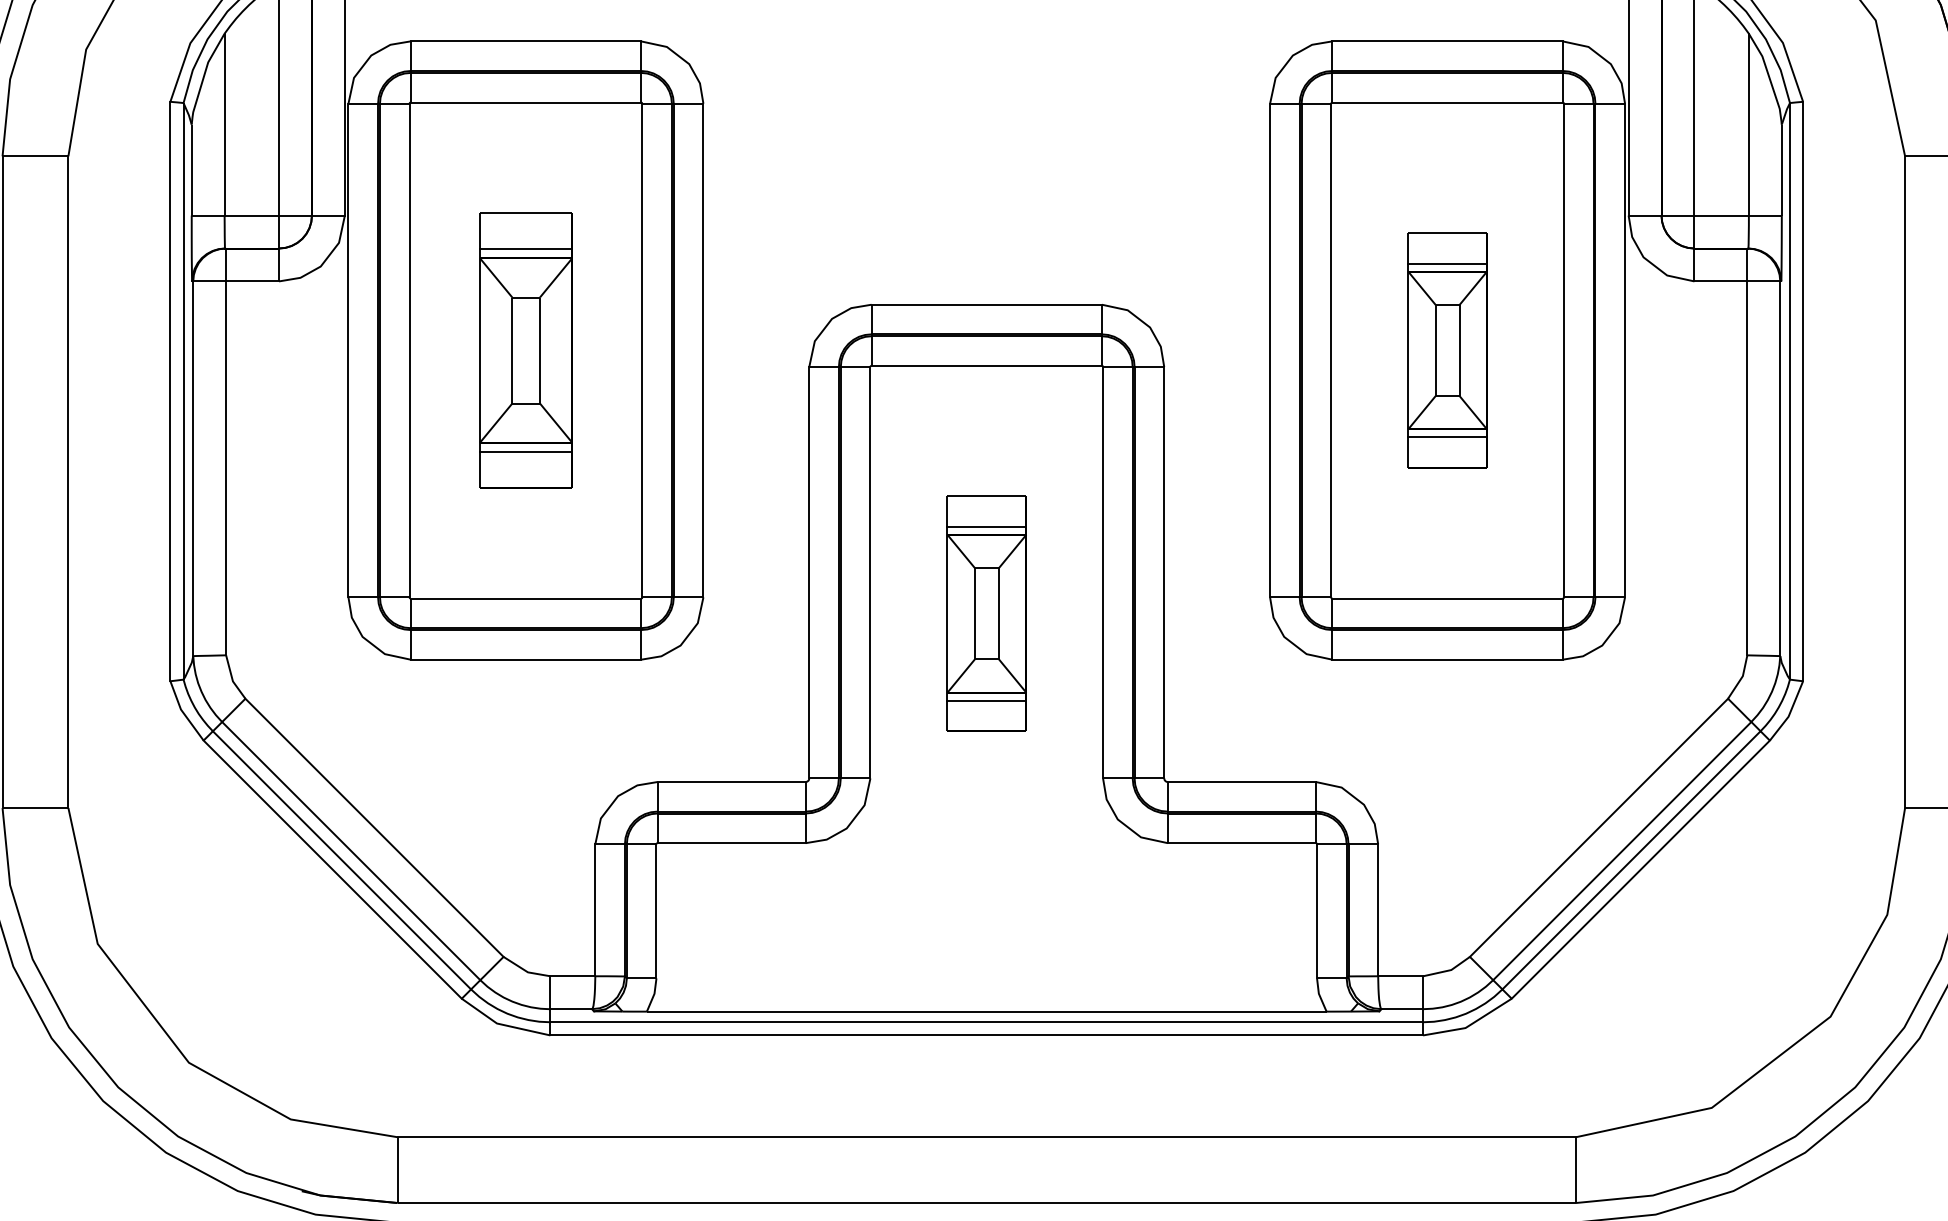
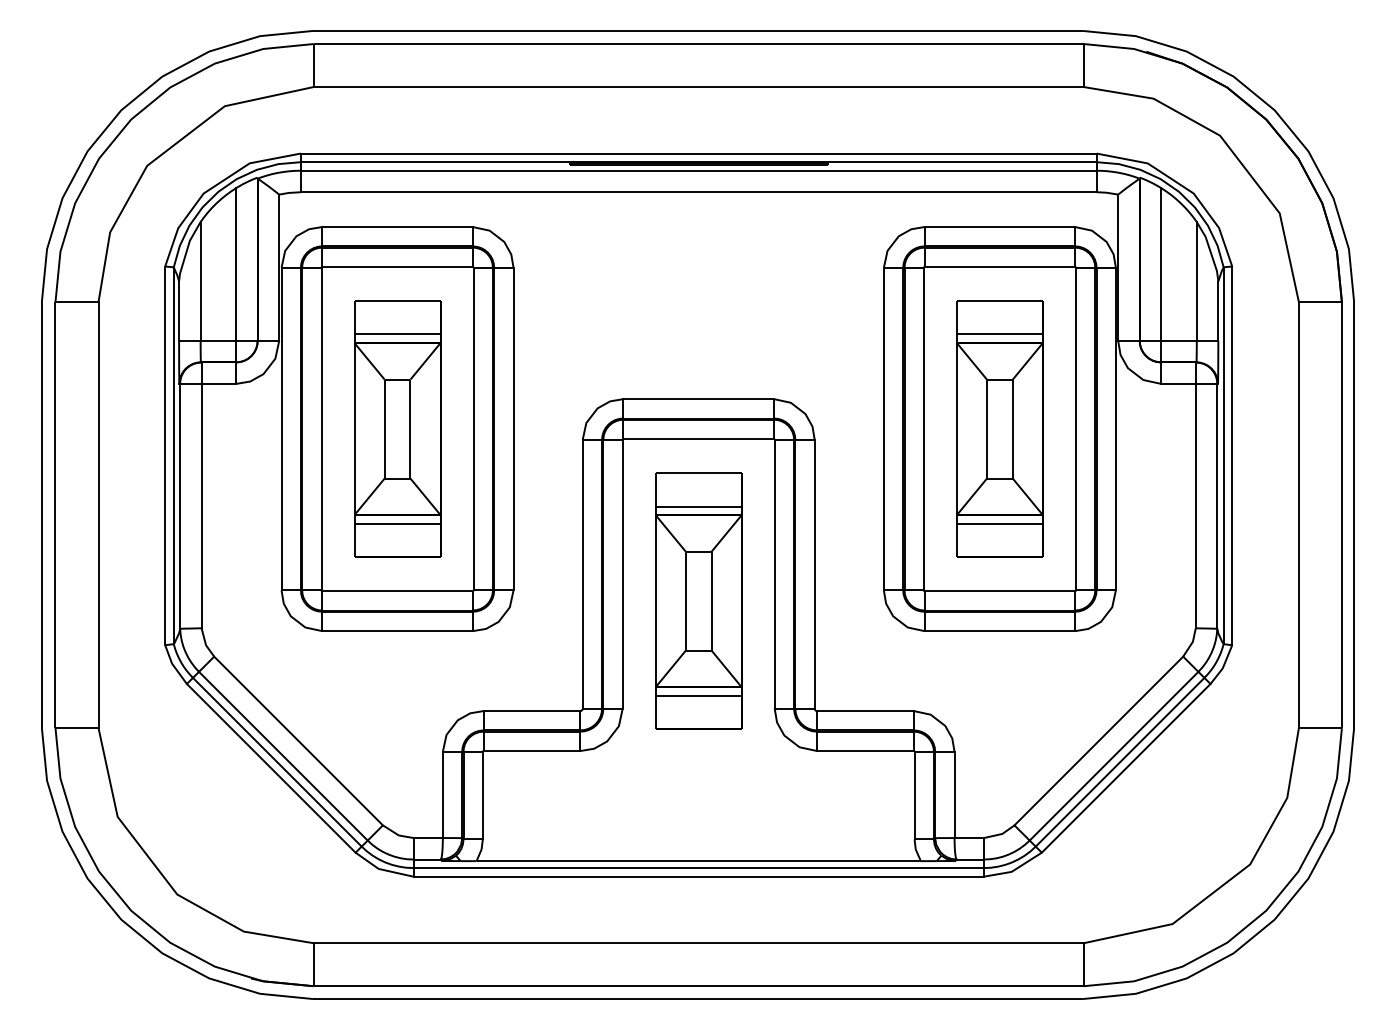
part: (525, 349) -> (397, 428), size x1.43
part: (1446, 349) -> (999, 428), size x1.67
part: (986, 612) -> (698, 600), size x1.67

